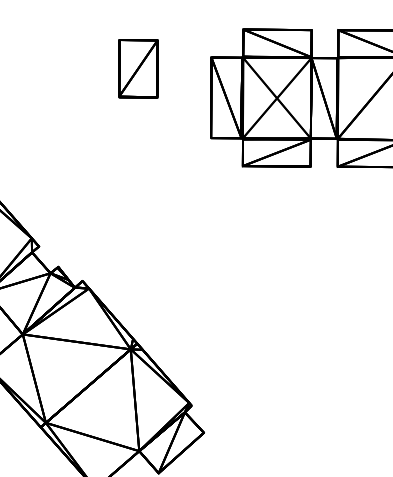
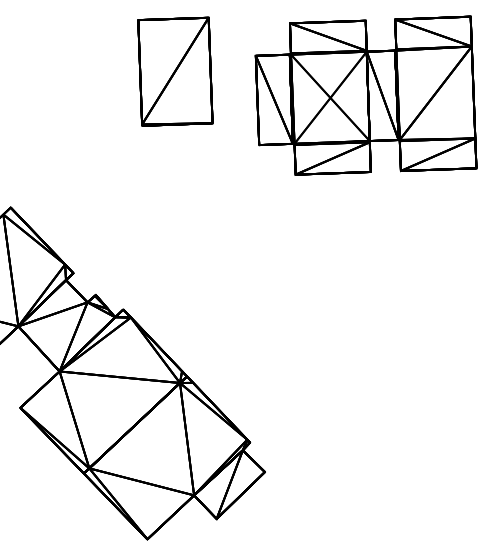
part: (138, 68) -> (175, 71), size x1.67

